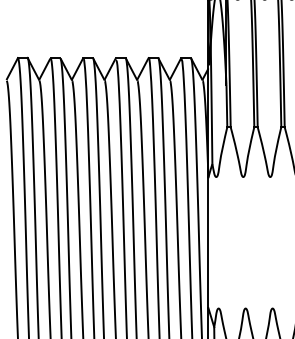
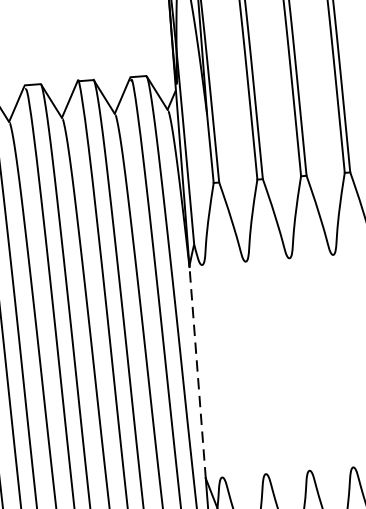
line: (208, 242) -> (197, 371), solid -> dashed

